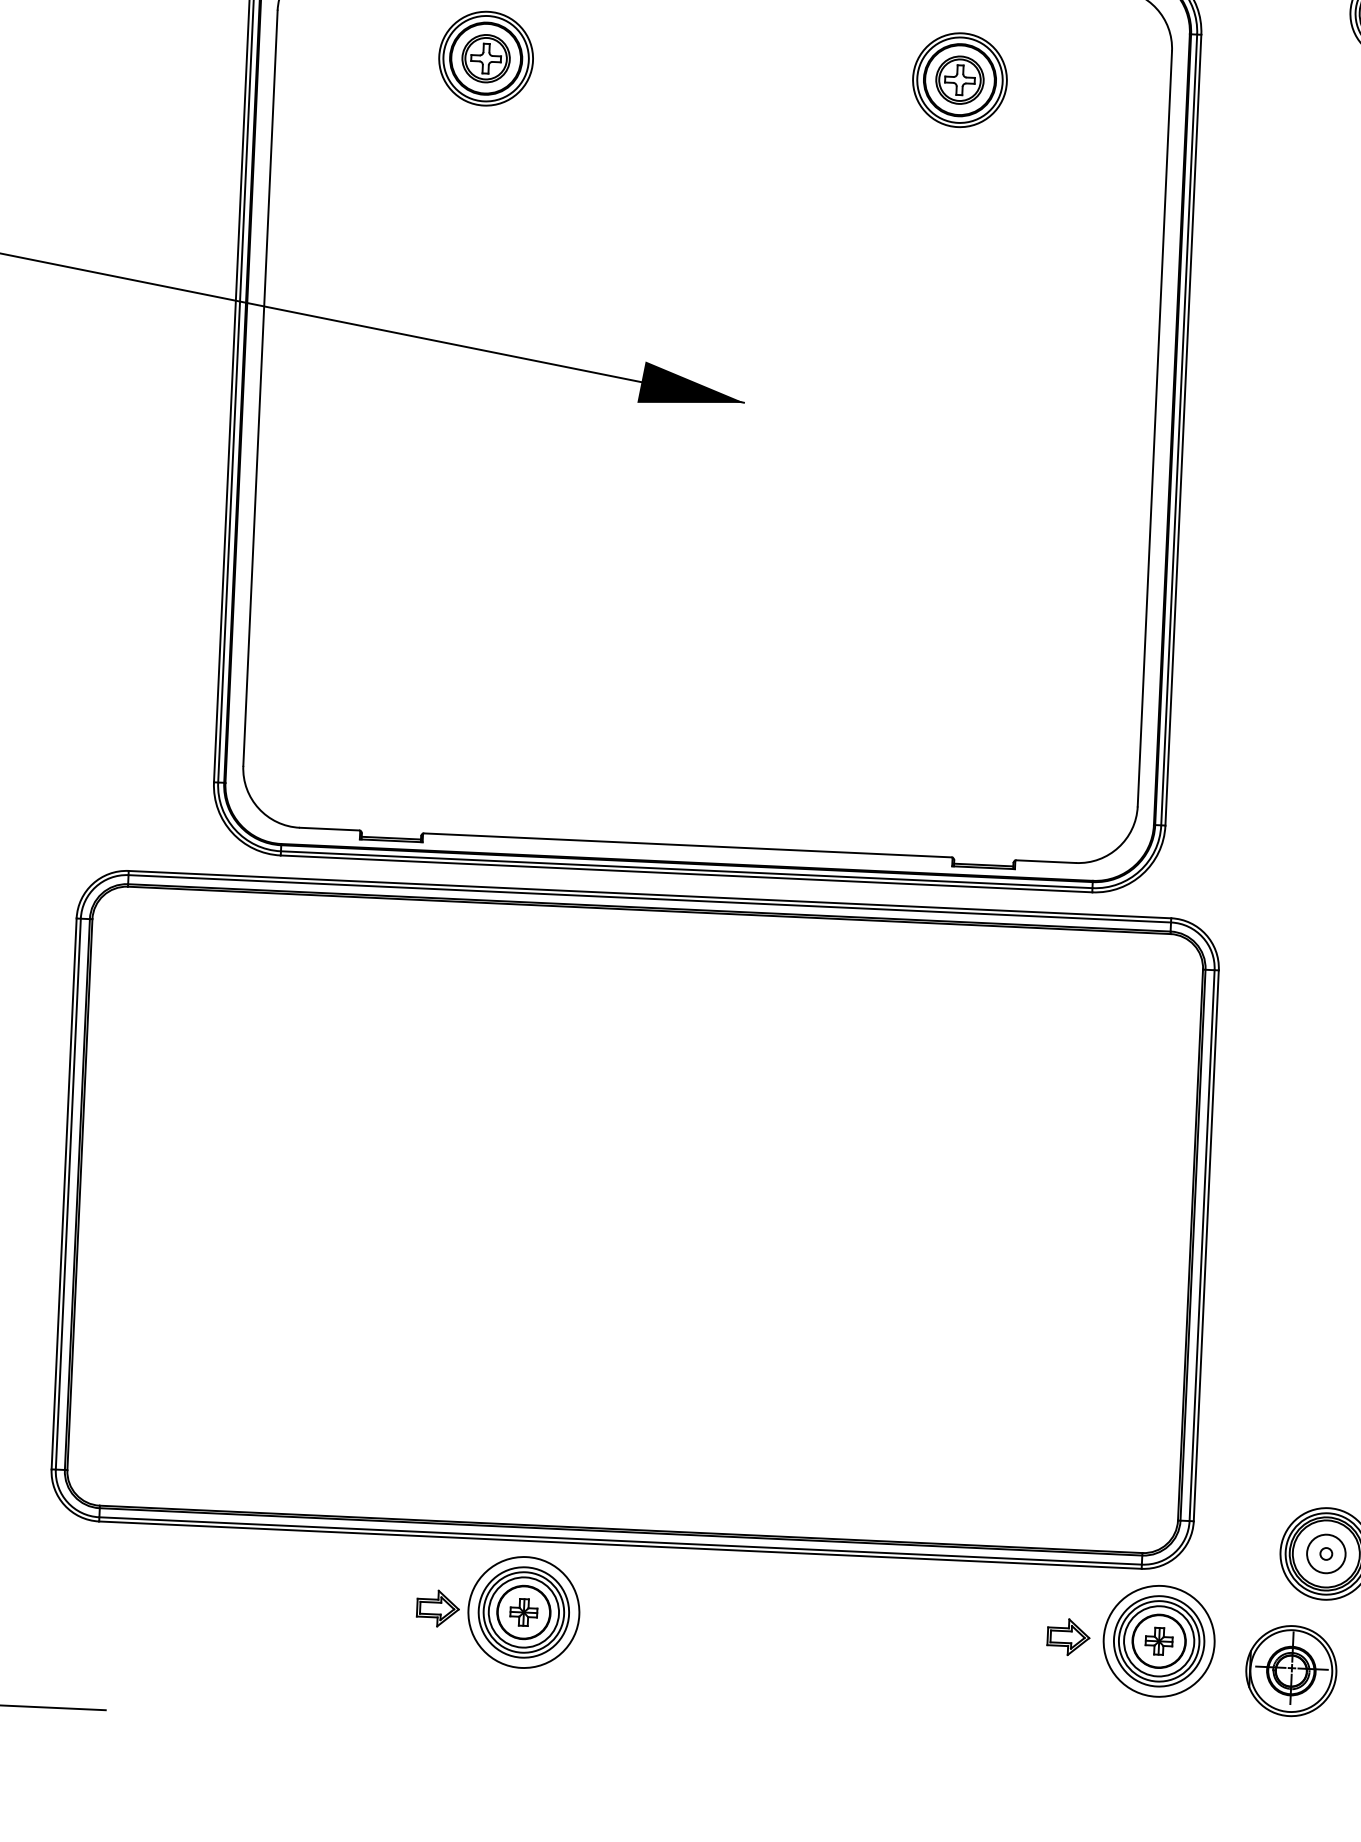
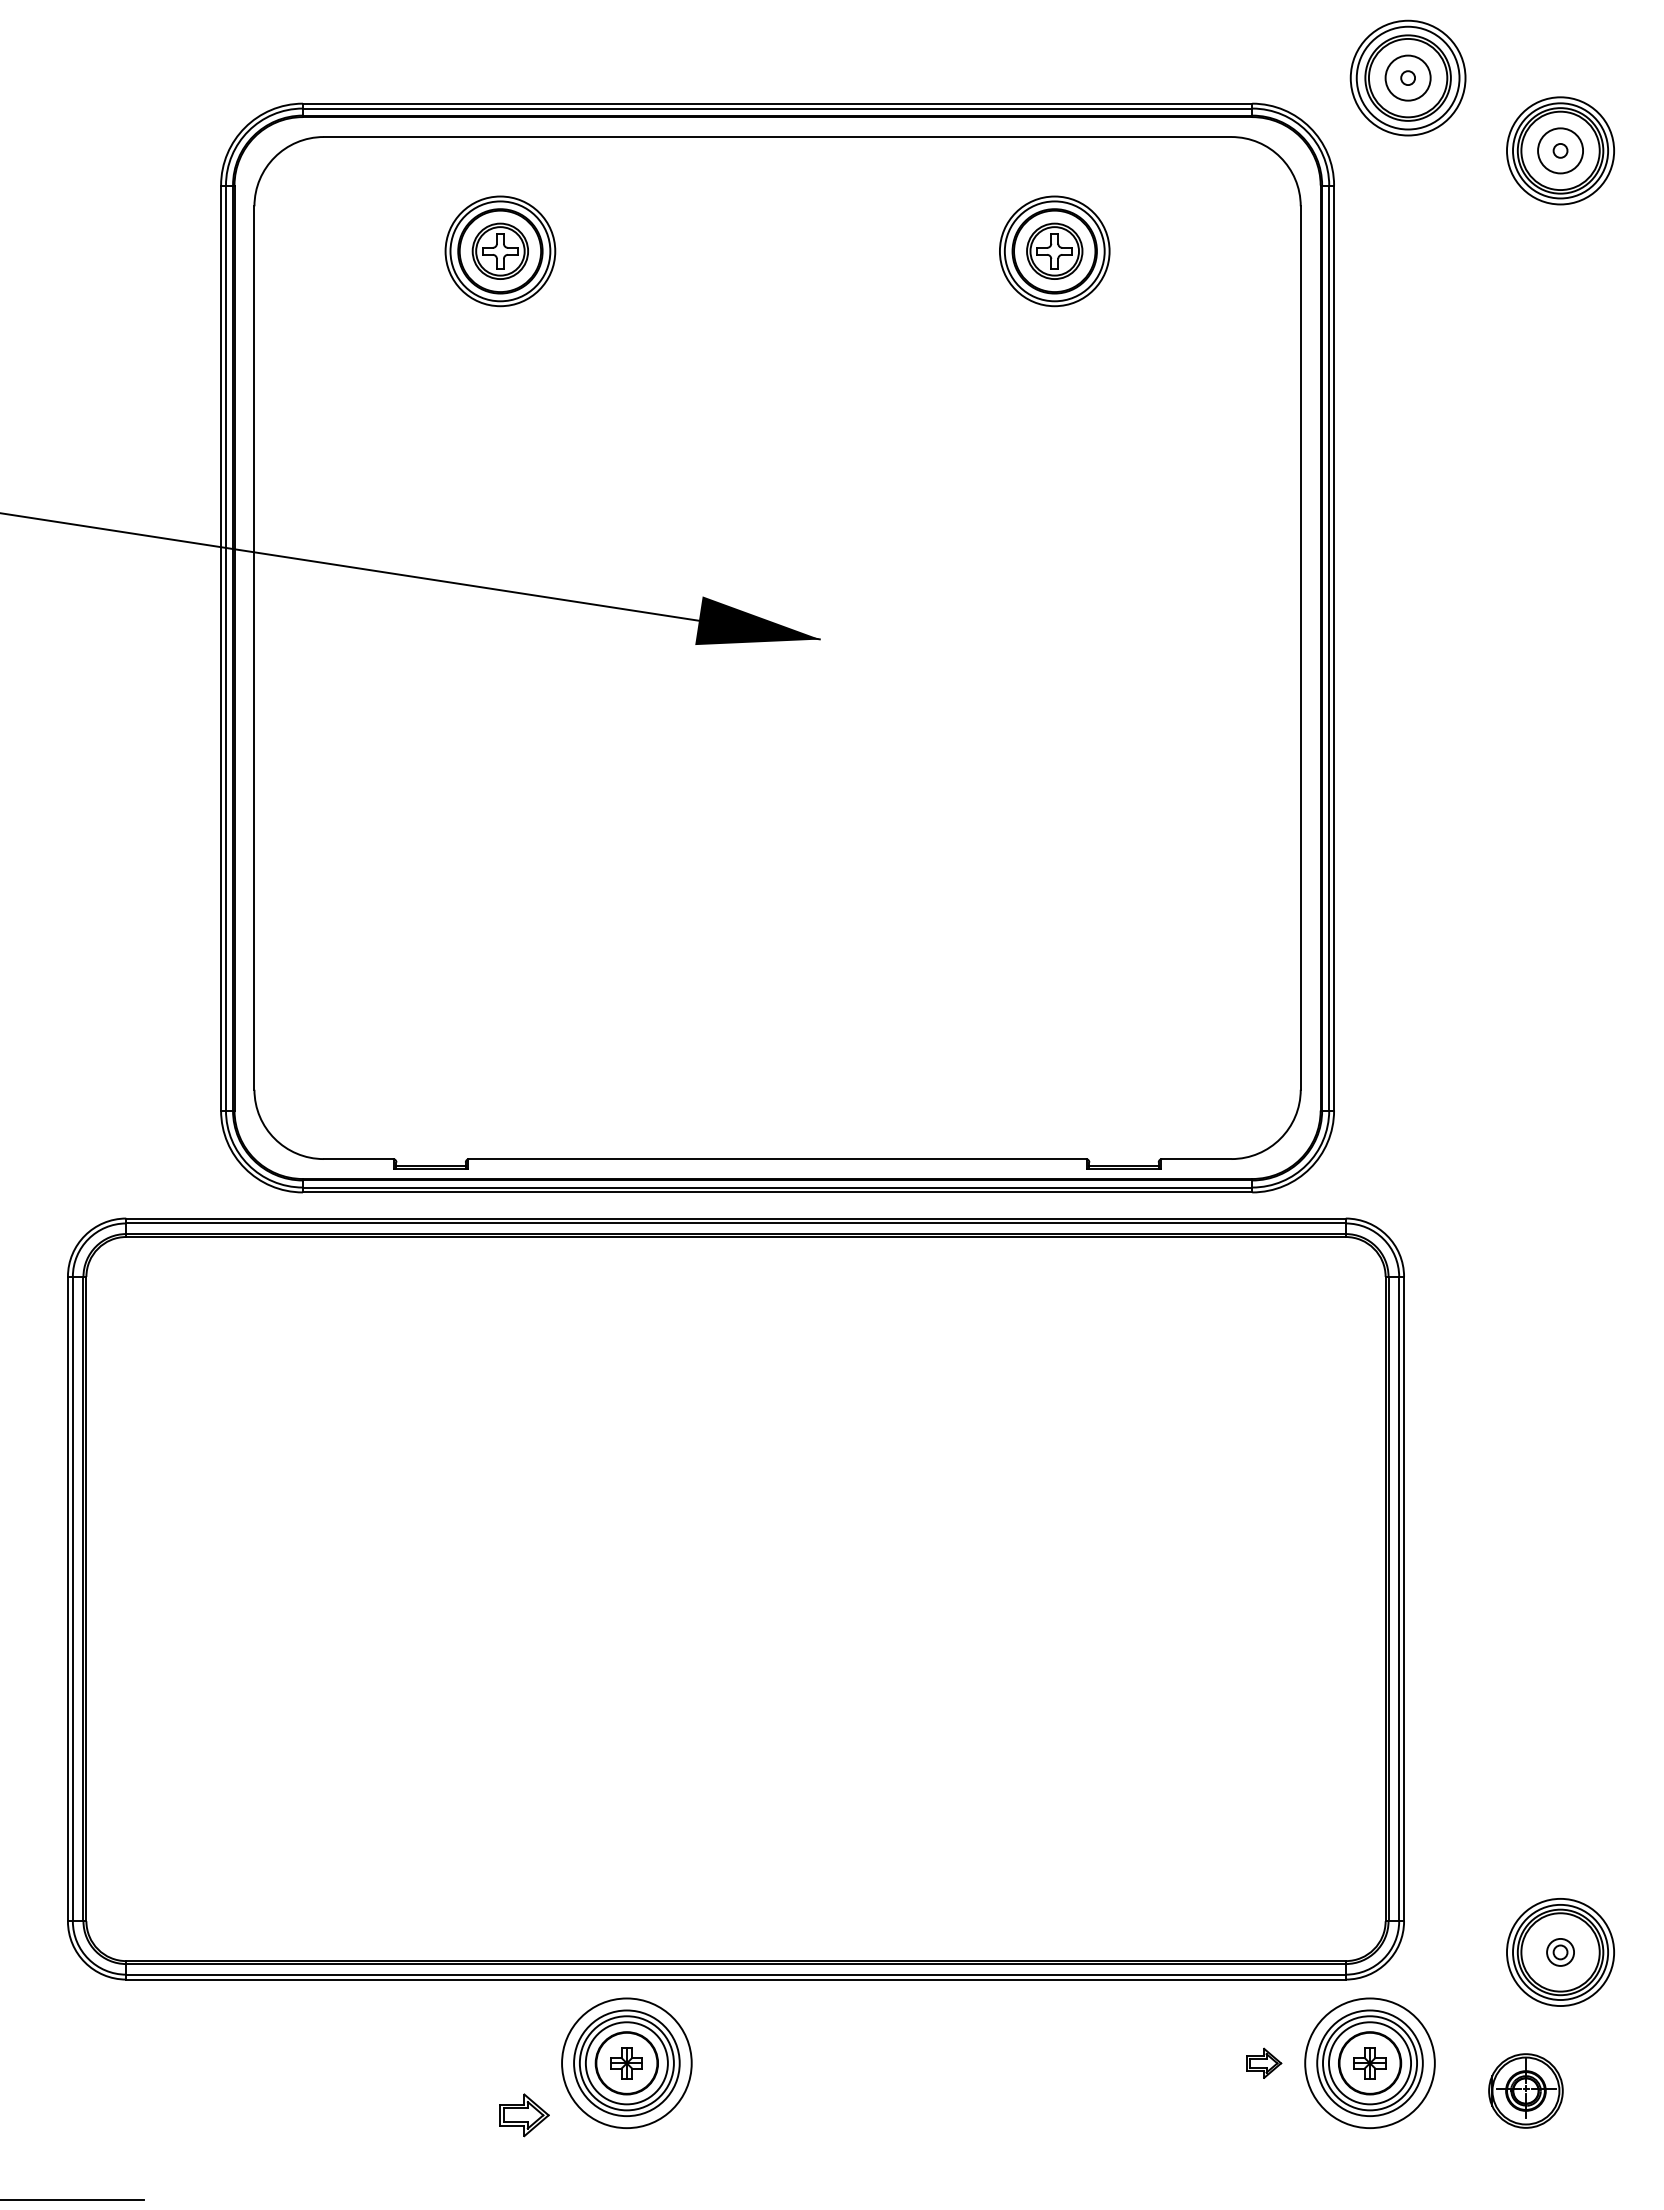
circle: (1326, 1553) -> (1560, 1951), size x0.6
part: (438, 1608) -> (524, 2115), moved
part: (1068, 1637) -> (1264, 2063), size x0.7
part: (1291, 1670) -> (1525, 2090), size x0.7

